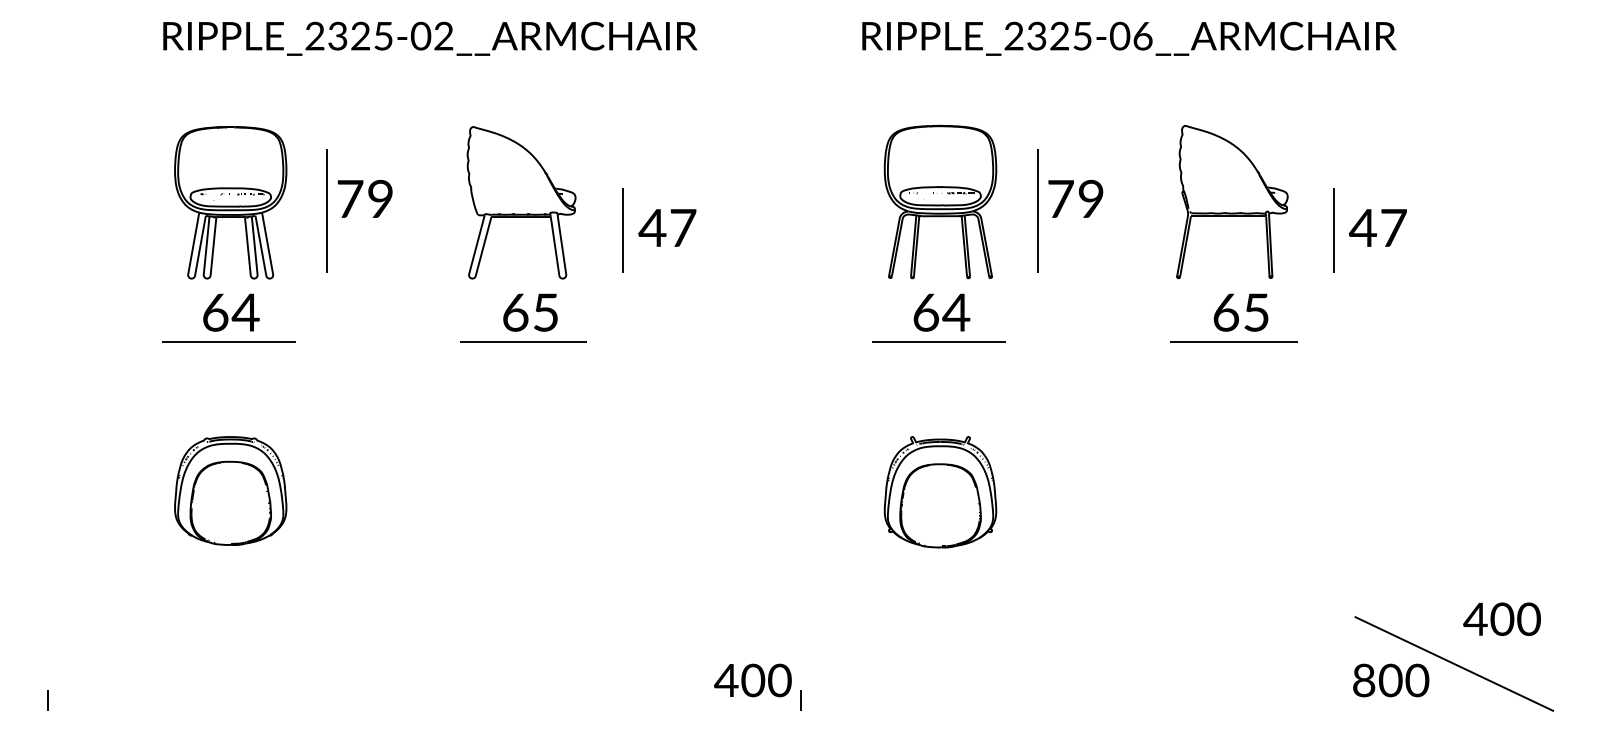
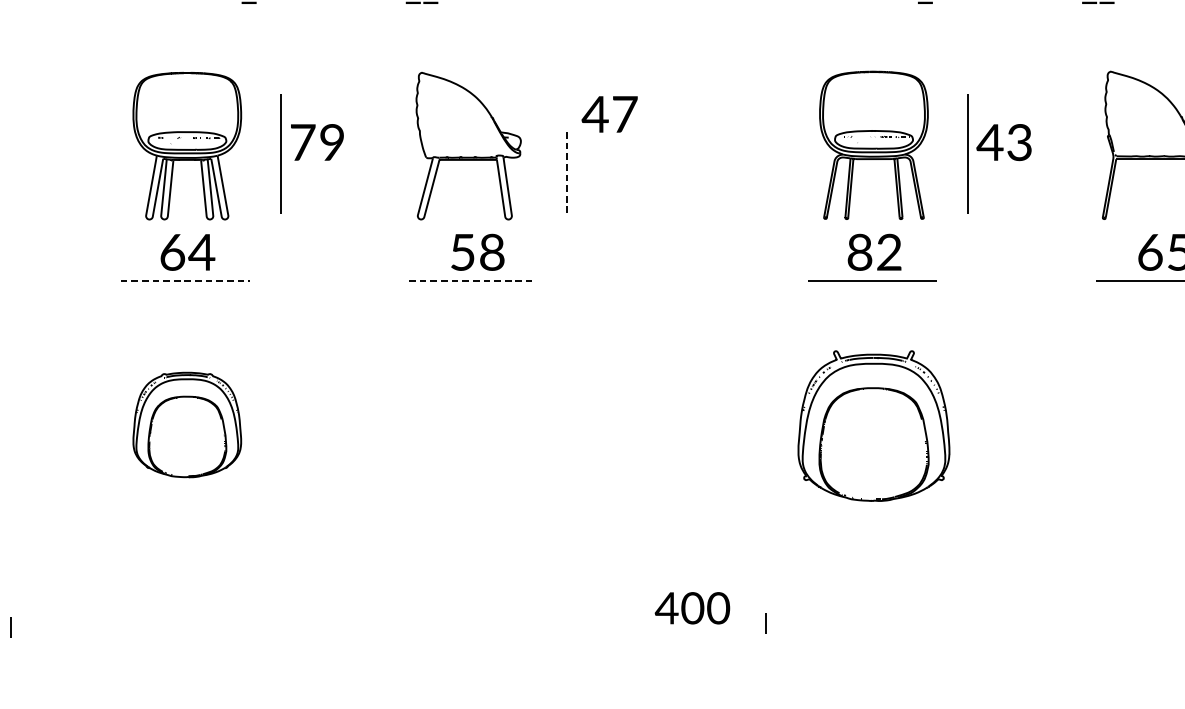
text: (1074, 199) -> (1003, 142), 79 -> 43
text: (667, 227) -> (609, 113), moved
line: (623, 230) -> (567, 172), solid -> dashed
text: (530, 312) -> (477, 252), 65 -> 58
text: (941, 312) -> (874, 252), 64 -> 82
line: (228, 341) -> (185, 280), solid -> dashed
line: (523, 341) -> (470, 280), solid -> dashed
part: (940, 492) -> (873, 426), size x1.4
line: (800, 700) -> (765, 623), moved

